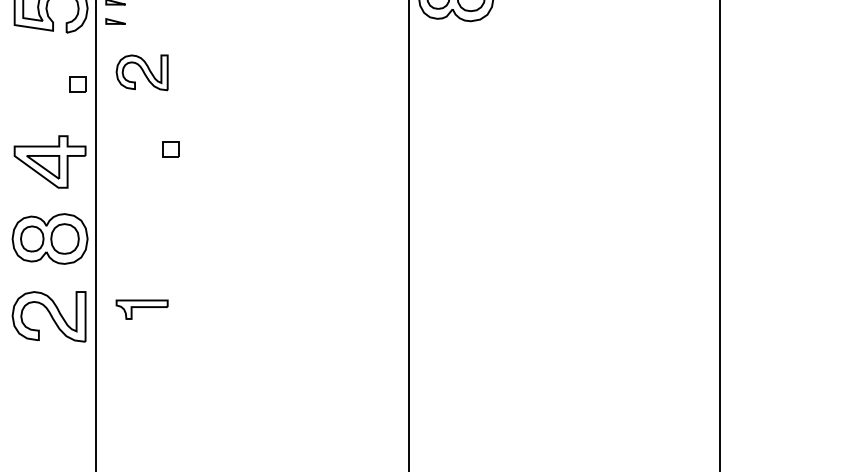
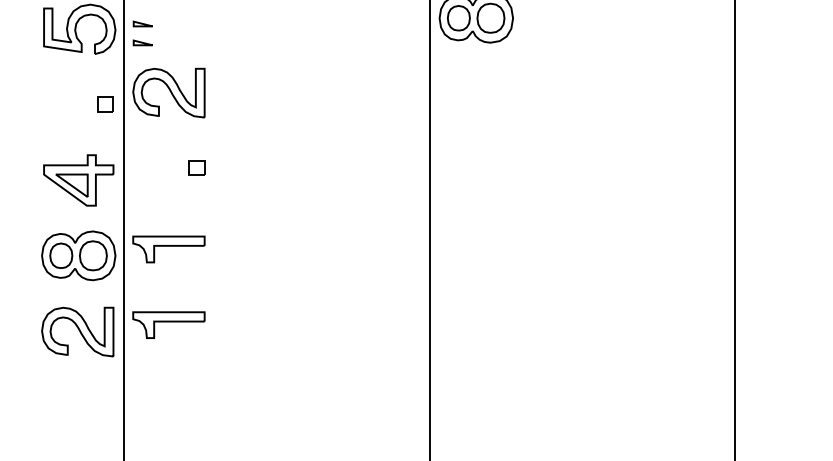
part: (141, 72) -> (168, 92), size x1.43
part: (141, 232) -> (168, 249), added
part: (141, 309) -> (168, 324), size x1.43

